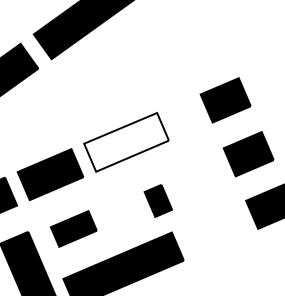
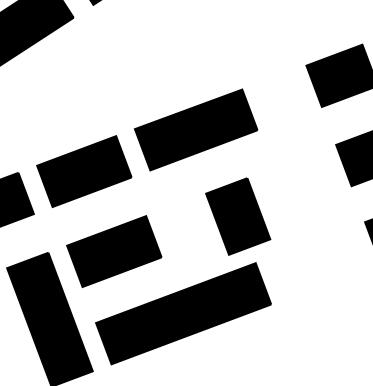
fill: (126, 142) -> (196, 130), added
part: (158, 200) -> (238, 216), size x1.67
part: (73, 228) -> (113, 250), size x1.43

